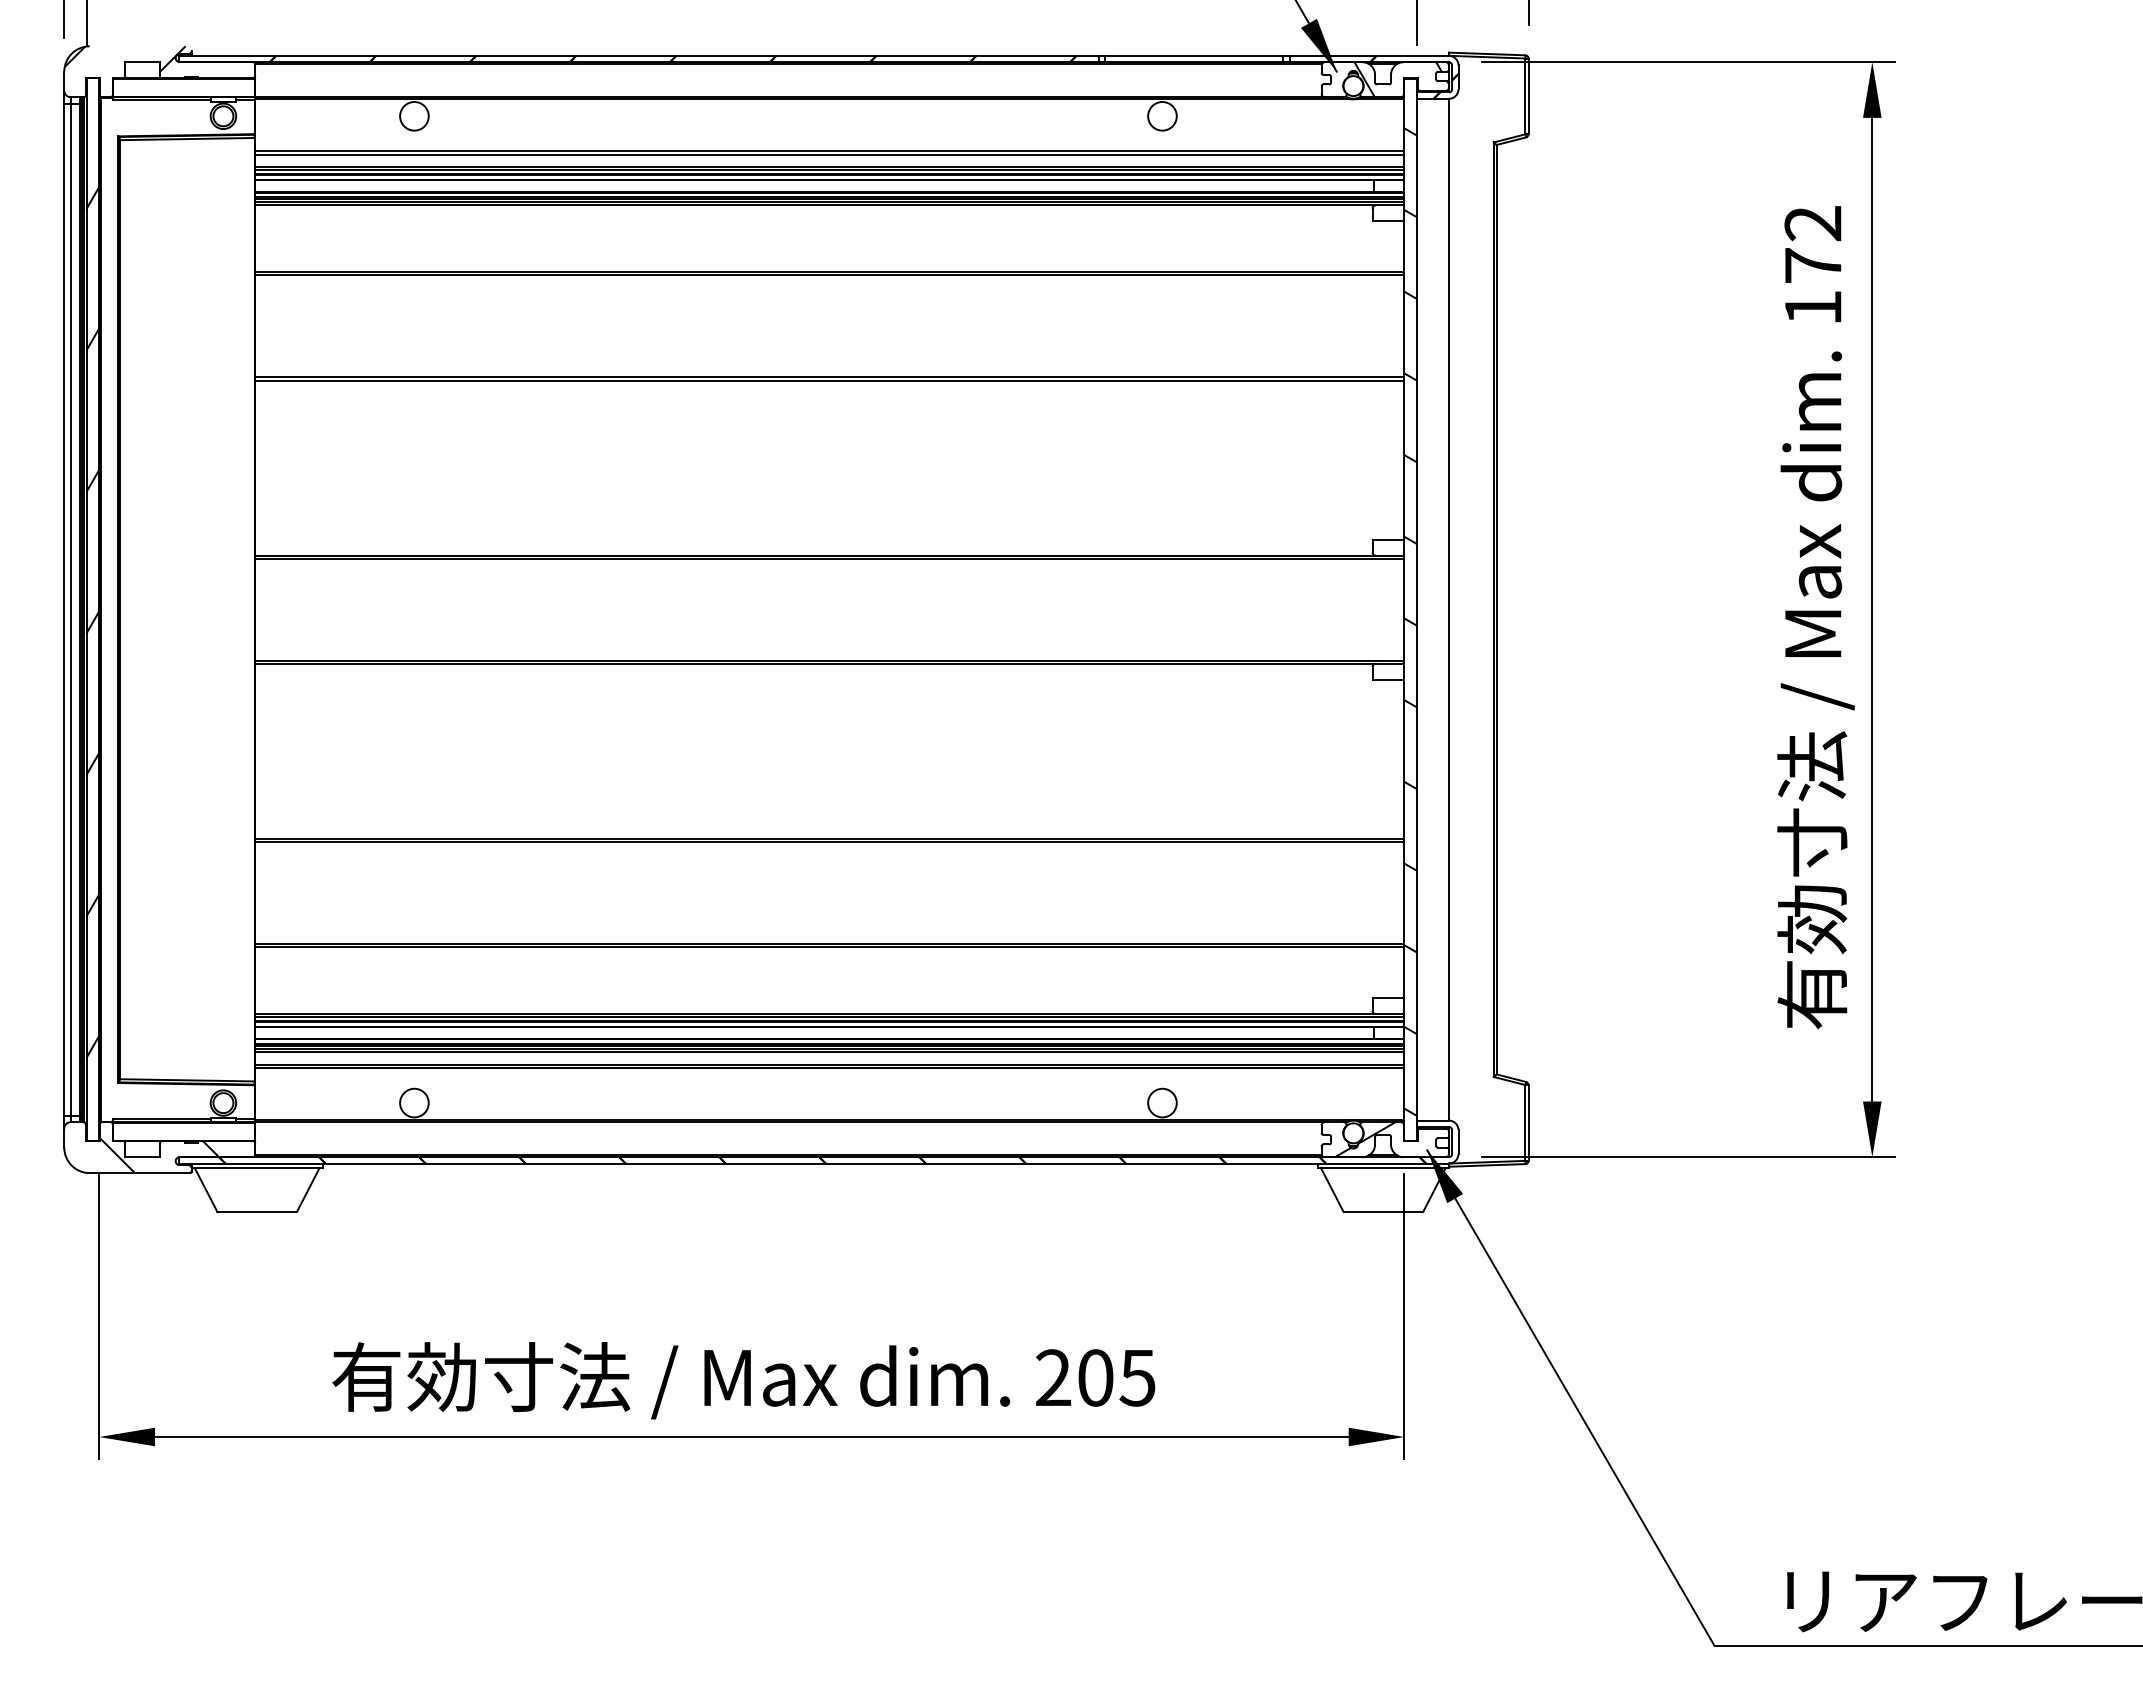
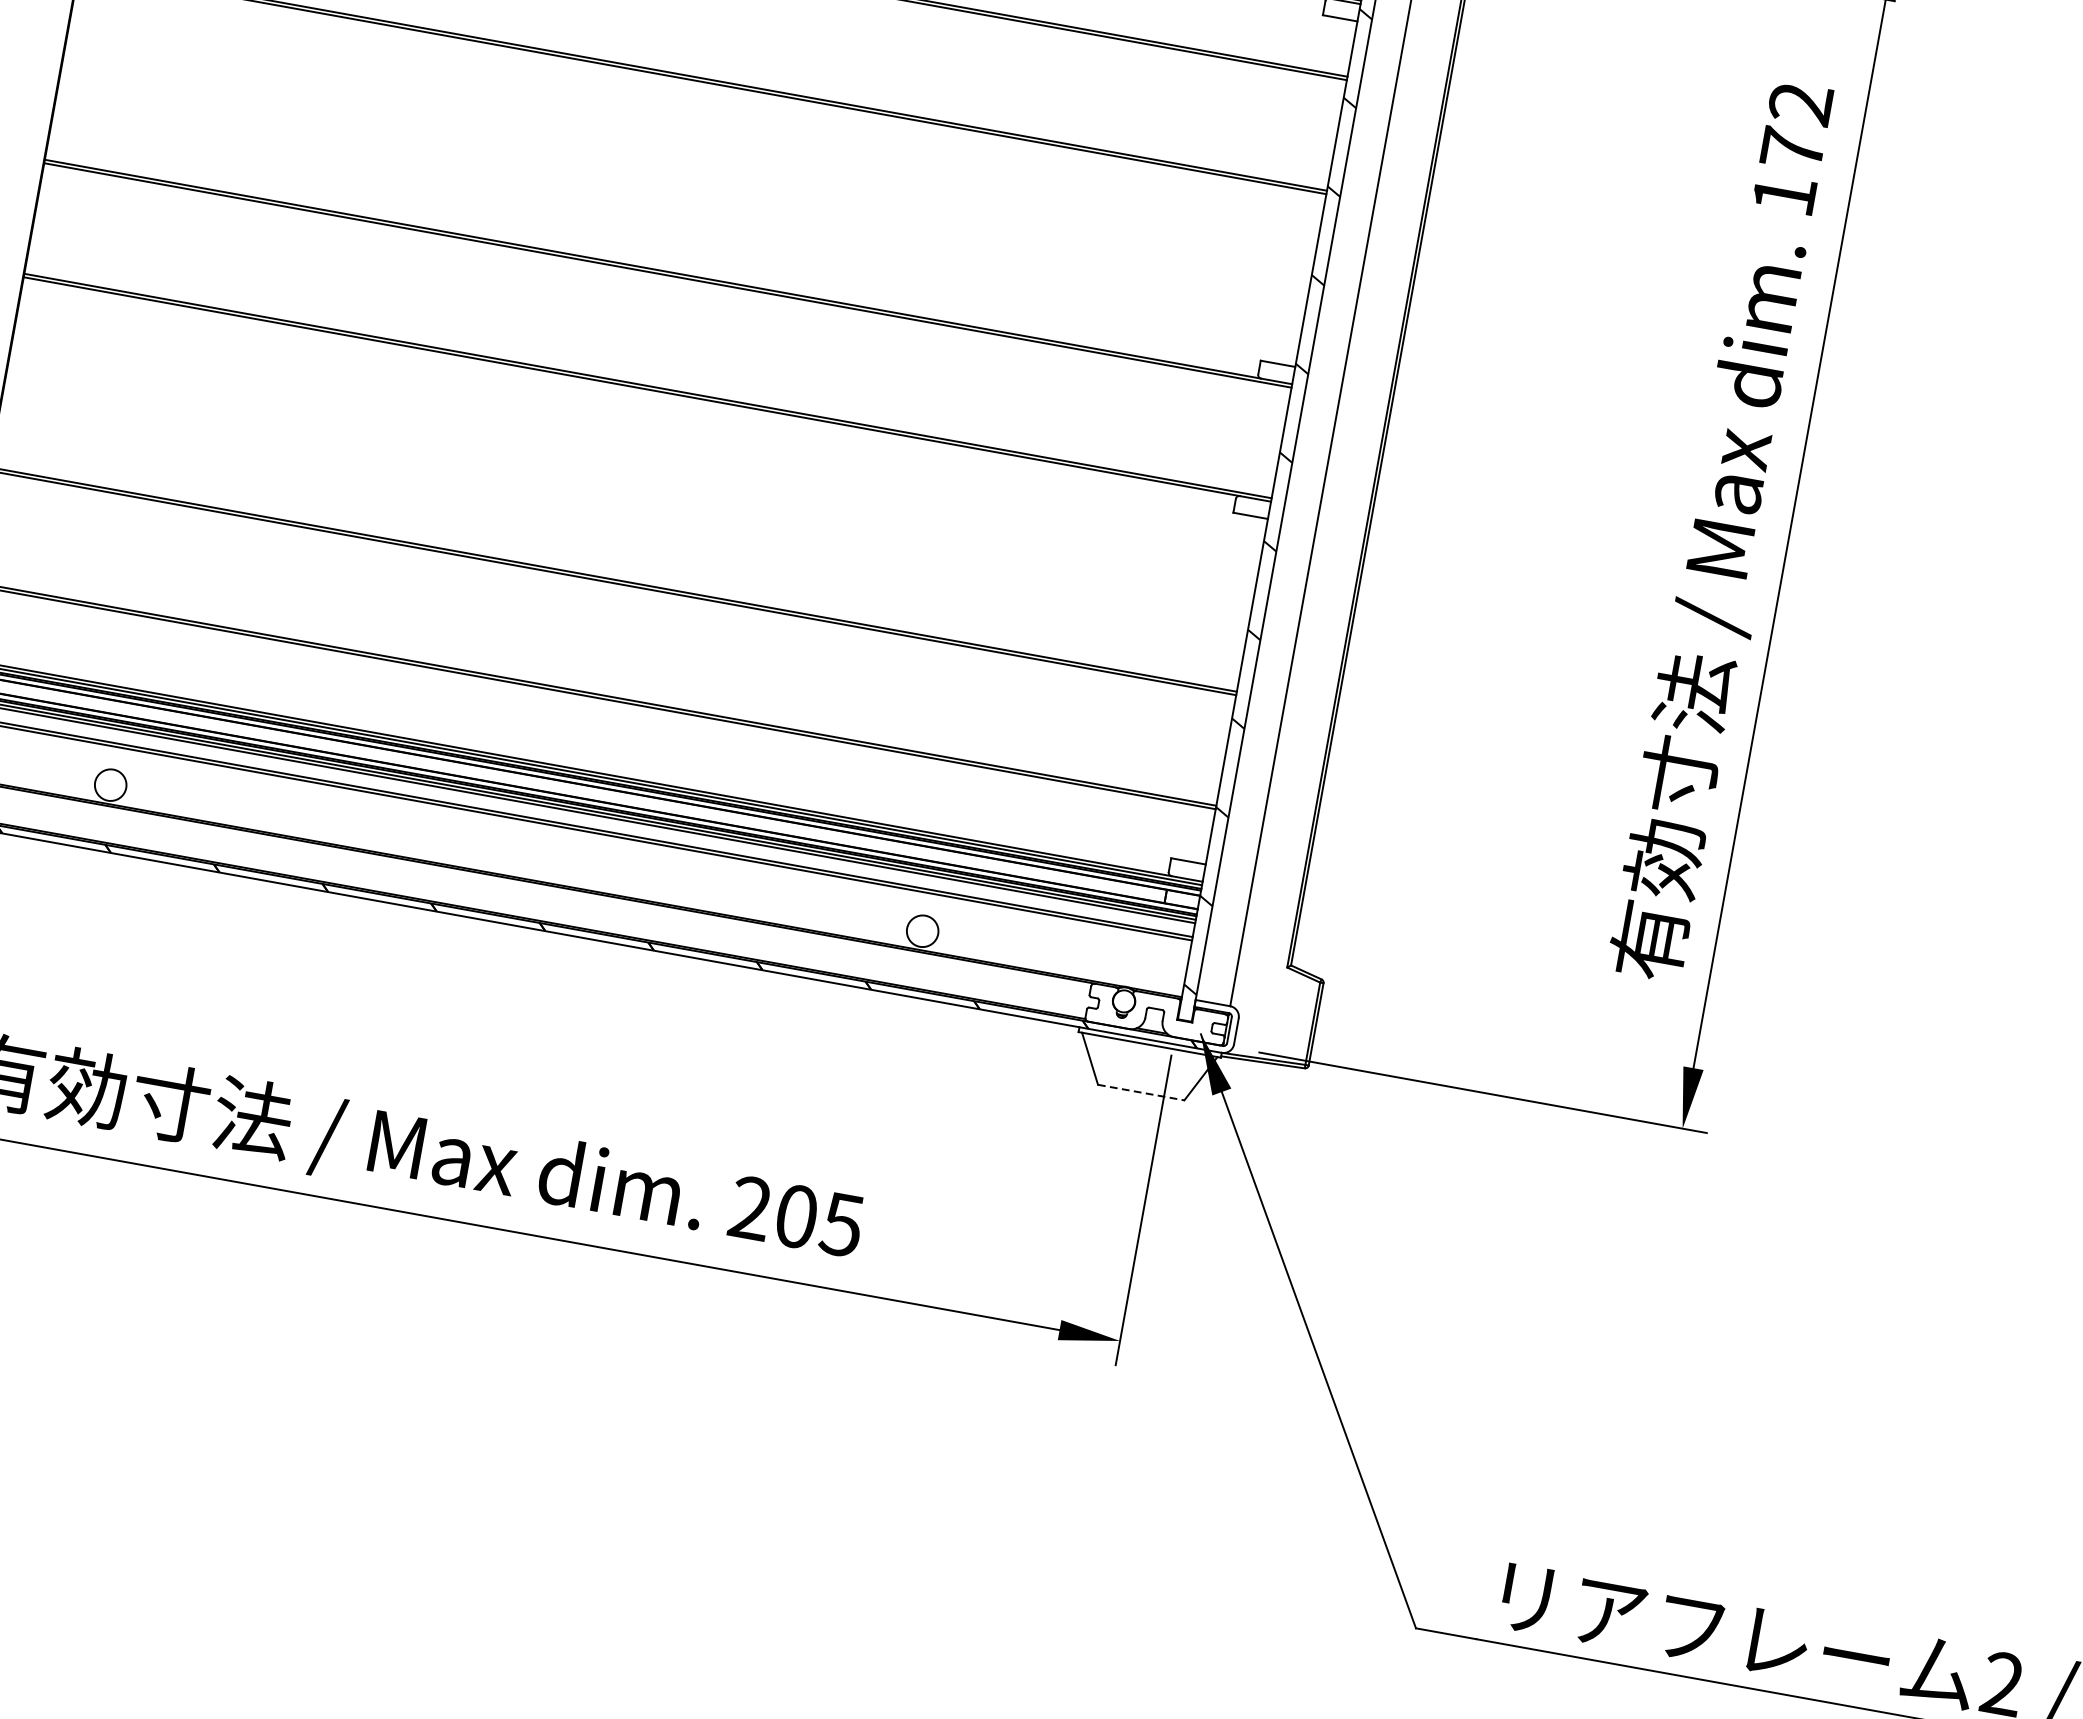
hatch: (1364, 1139) -> (1134, 1010), removed
line: (1383, 1211) -> (1141, 1092), solid -> dashed

